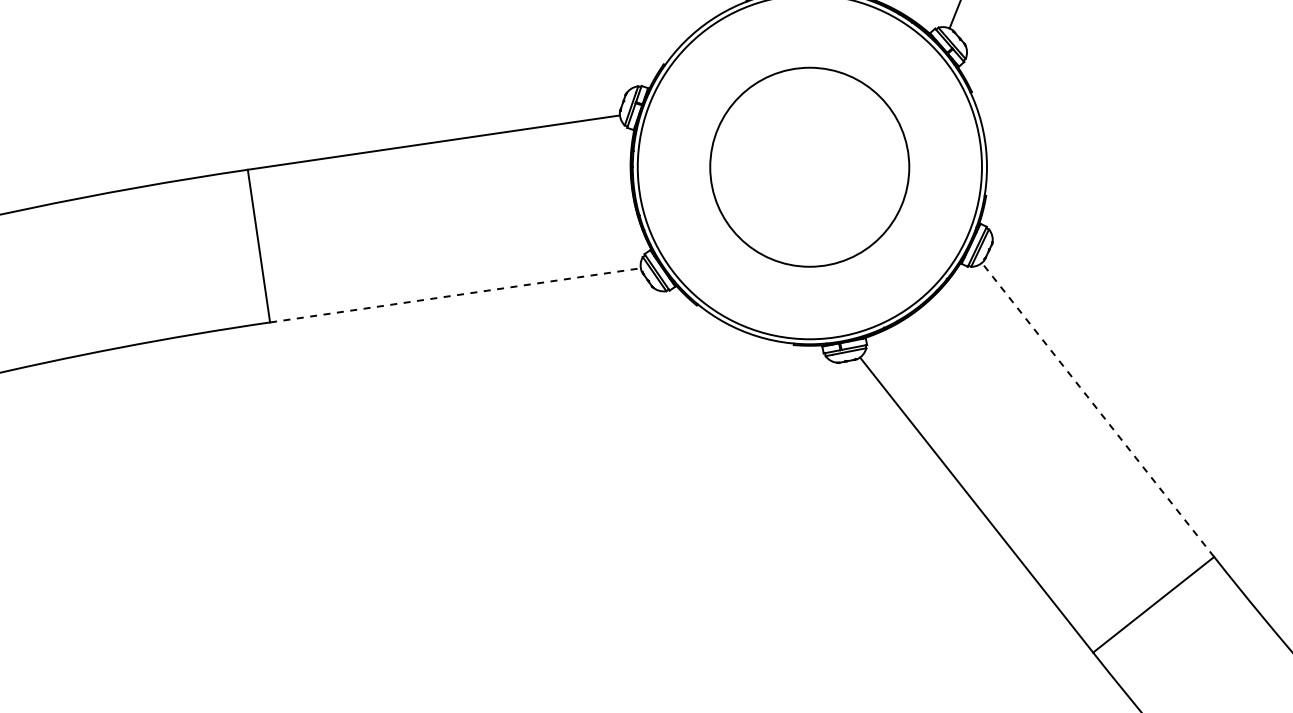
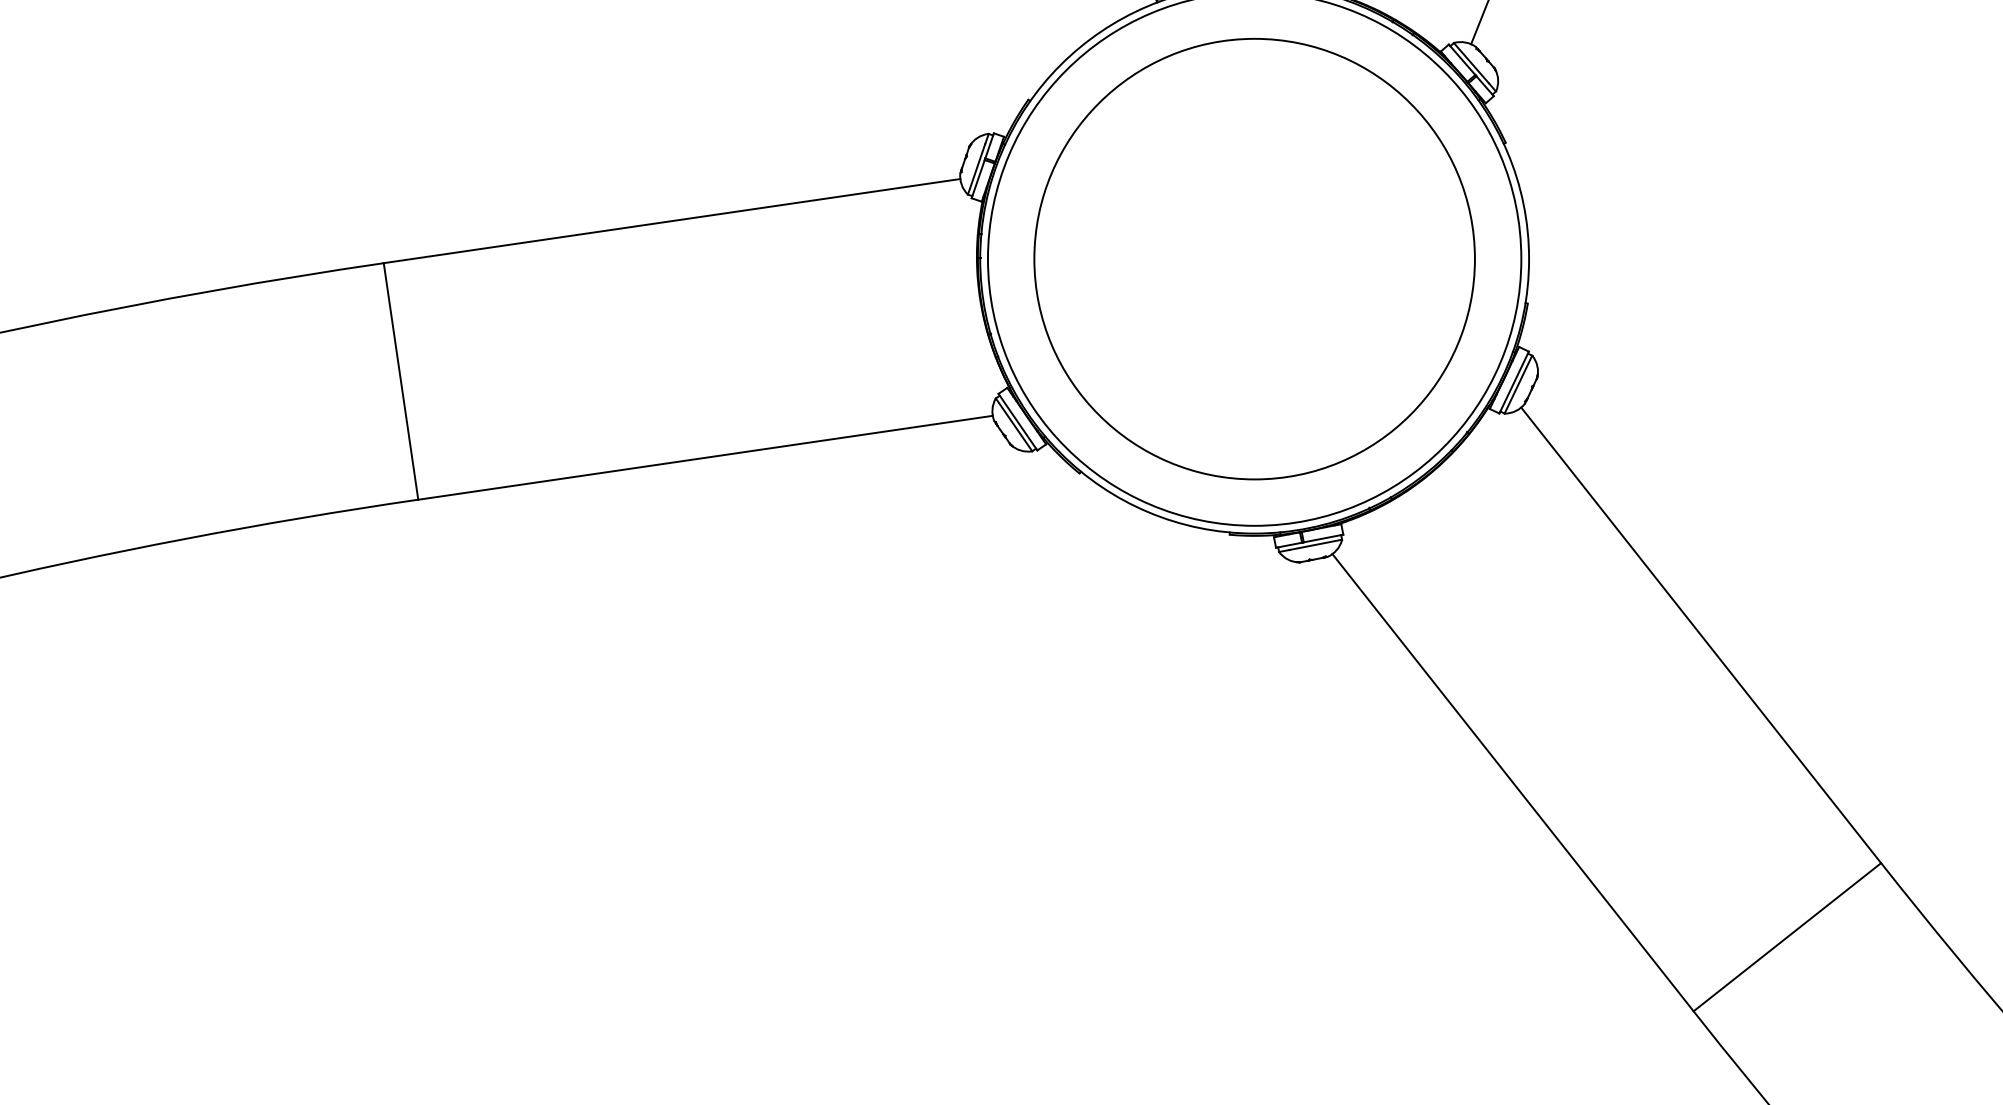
circle: (809, 167) -> (1254, 259), size x1.43
line: (455, 295) -> (705, 457), dashed -> solid
line: (1097, 409) -> (1700, 634), dashed -> solid

